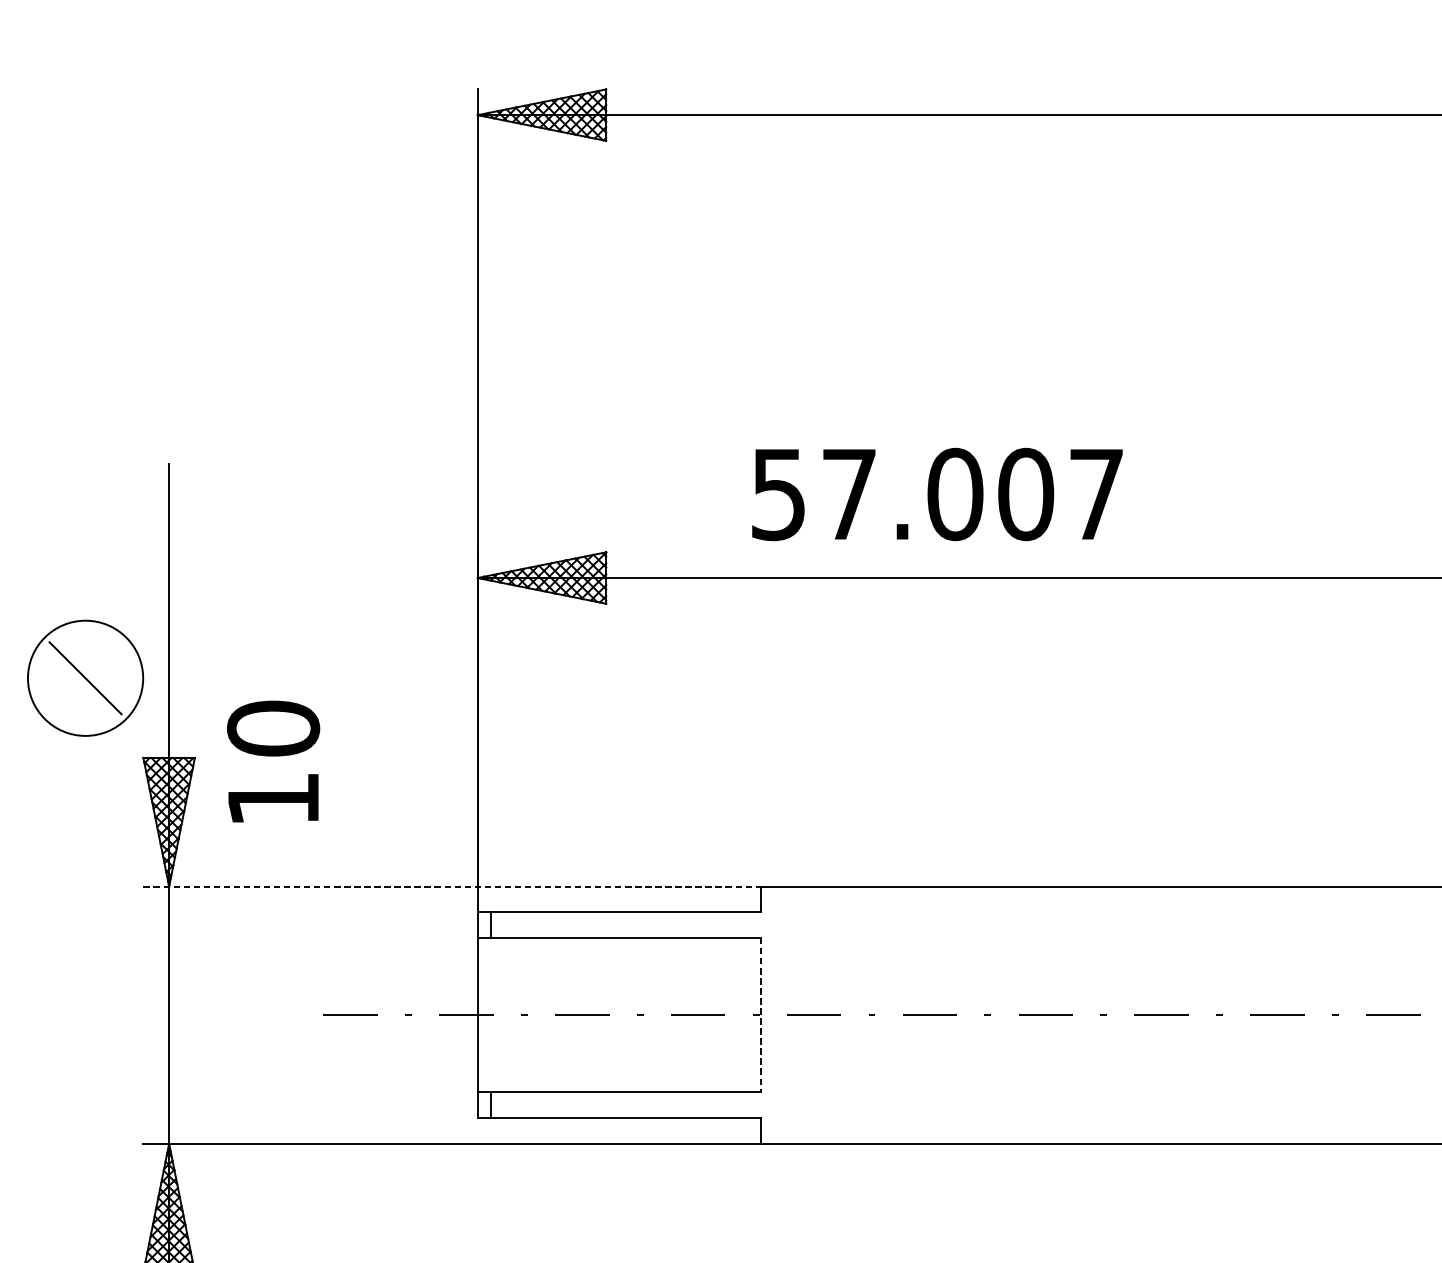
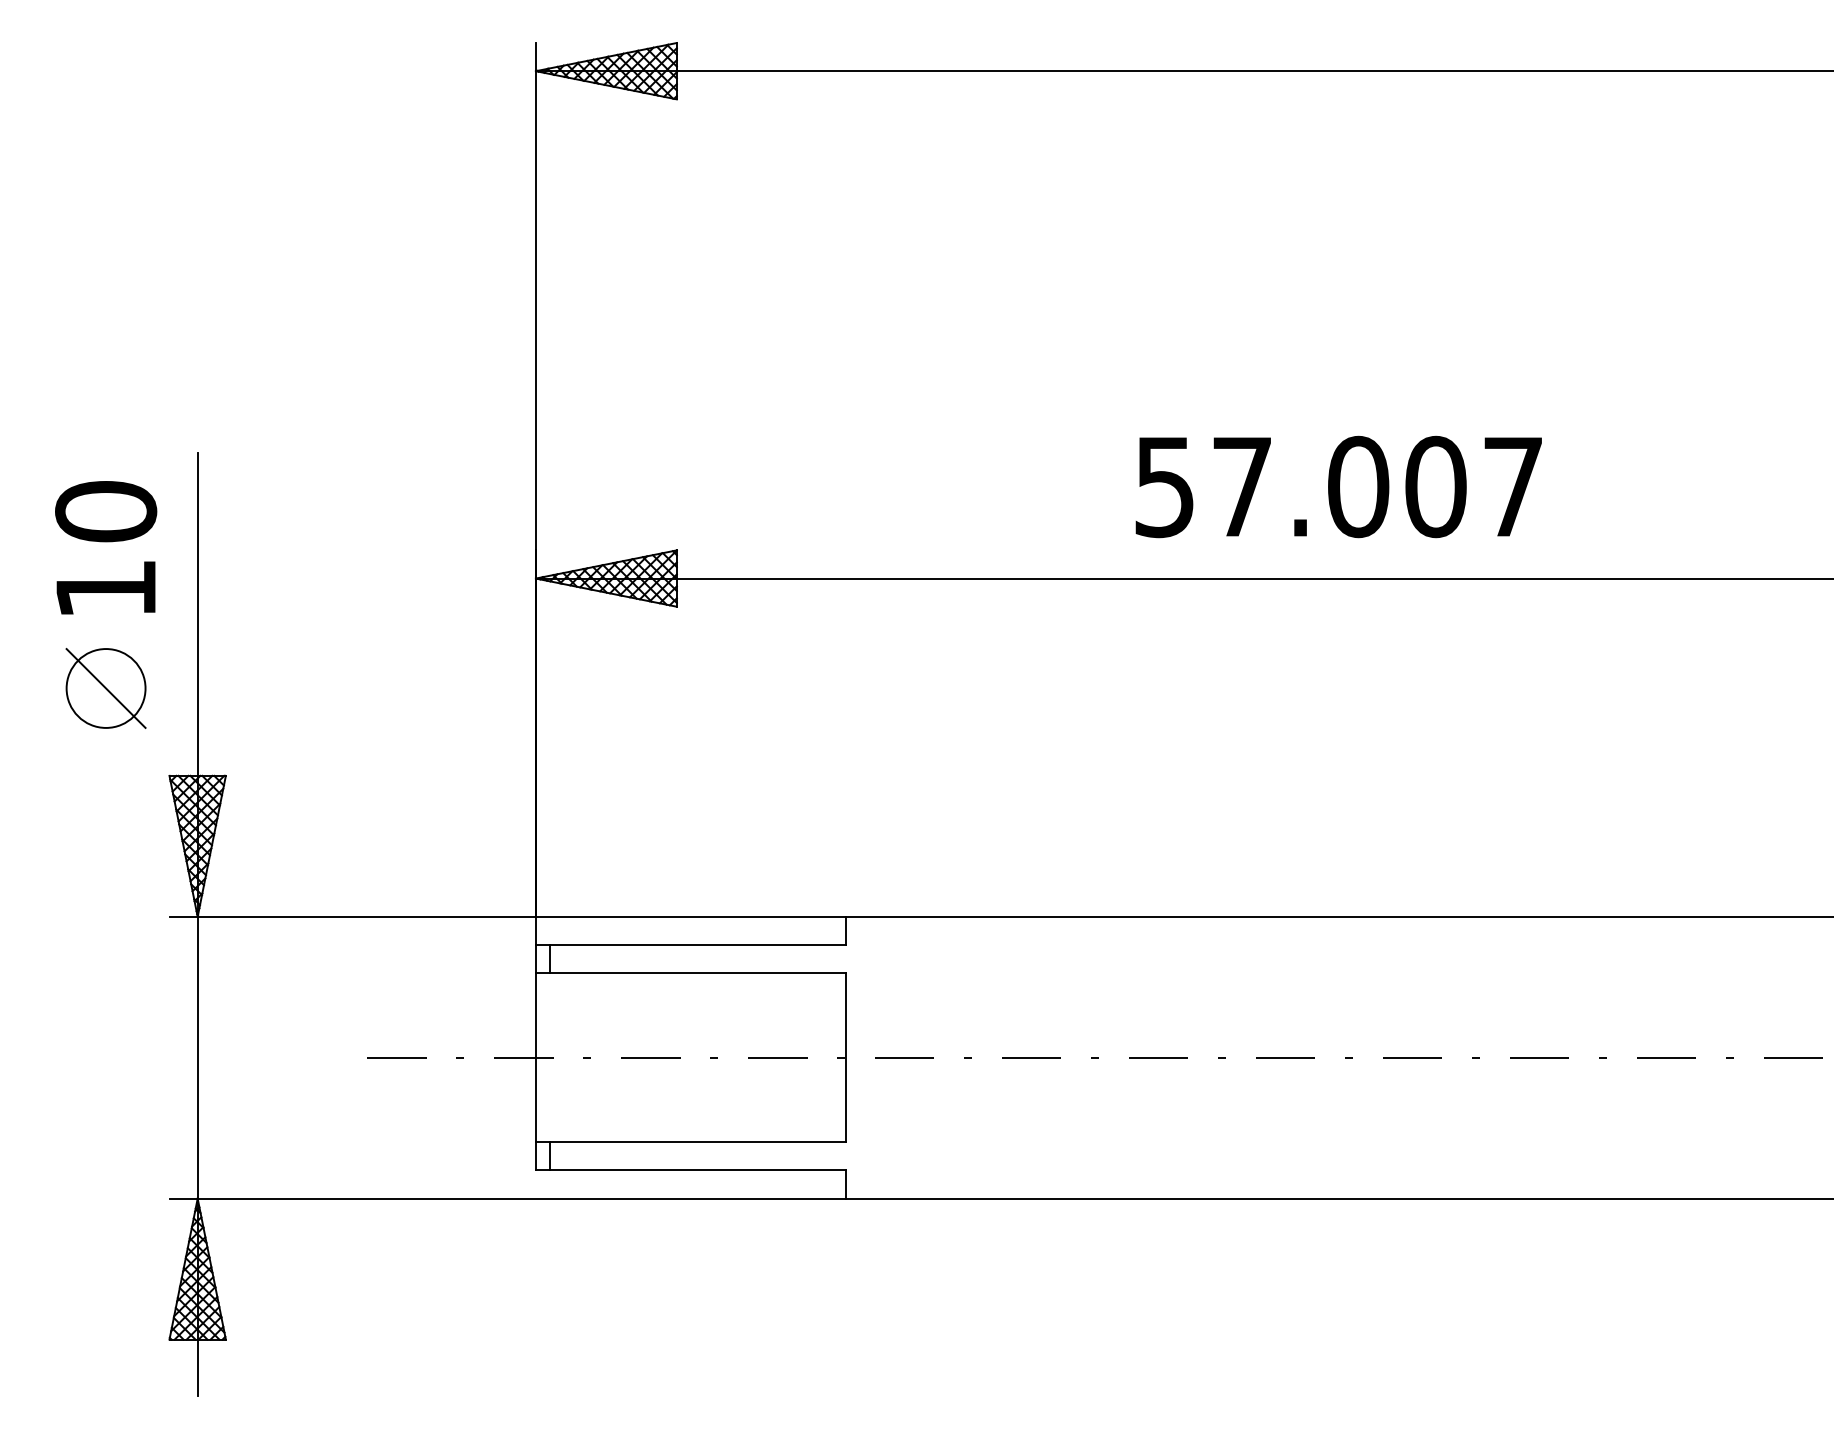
text: (937, 494) -> (1338, 486), moved
circle: (85, 678) -> (105, 688), size x0.62
text: (273, 761) -> (106, 547), moved
line: (452, 886) -> (508, 916), dashed -> solid
line: (760, 1014) -> (845, 1057), dashed -> solid

